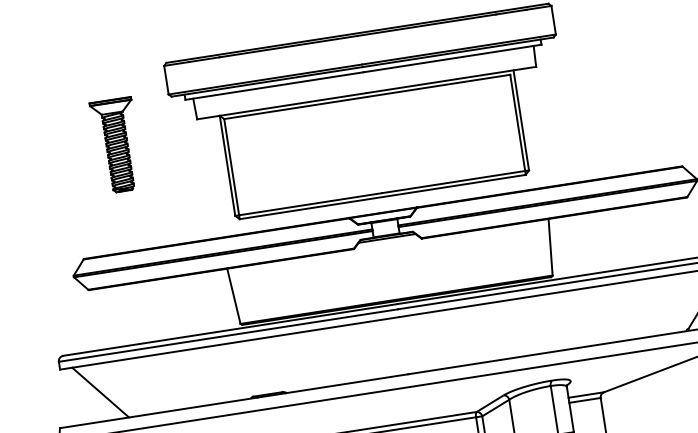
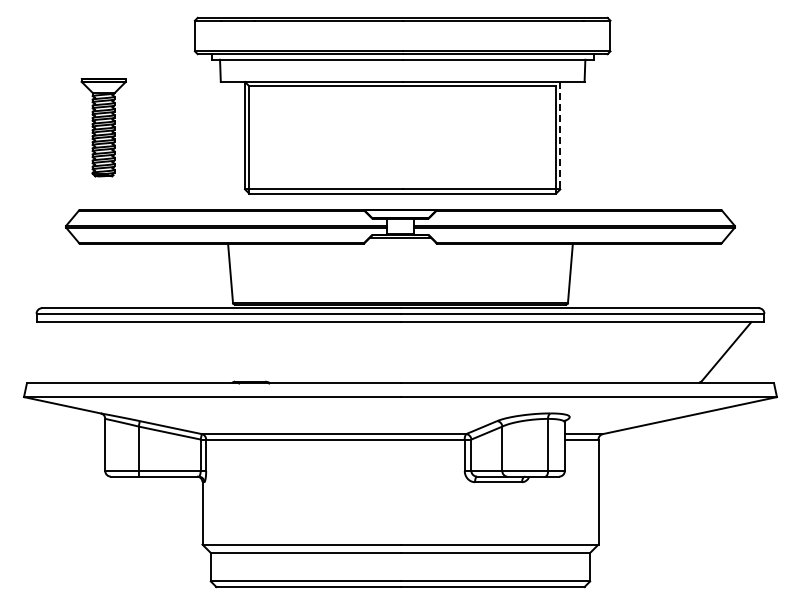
line: (521, 120) -> (560, 135), solid -> dashed
part: (116, 145) -> (103, 127), moved
line: (100, 392) -> (75, 352), removed

